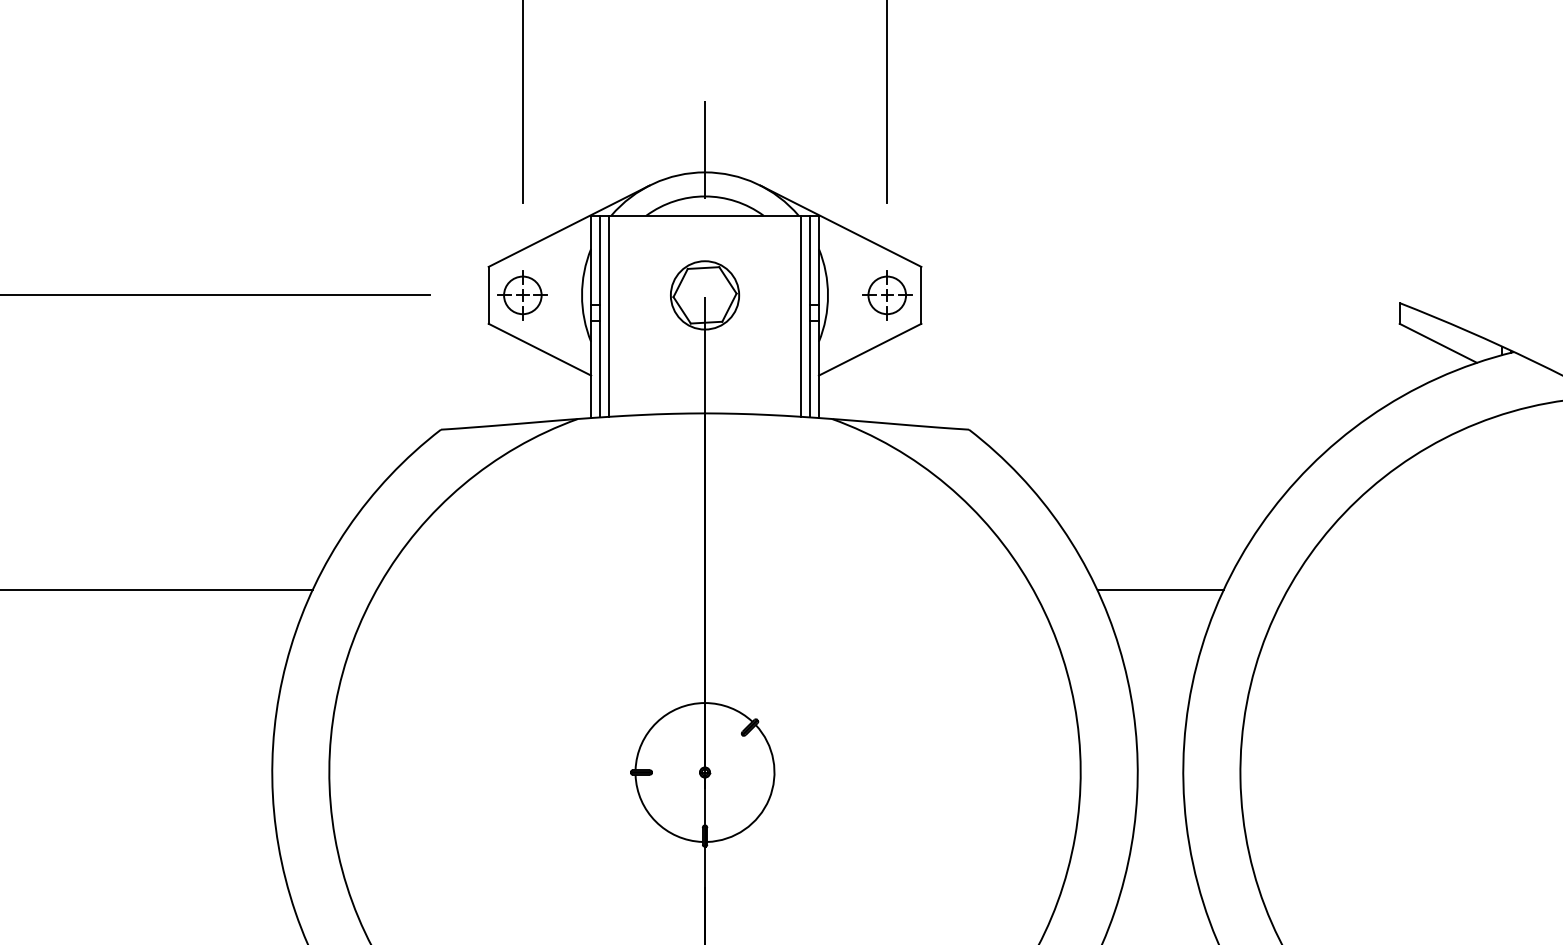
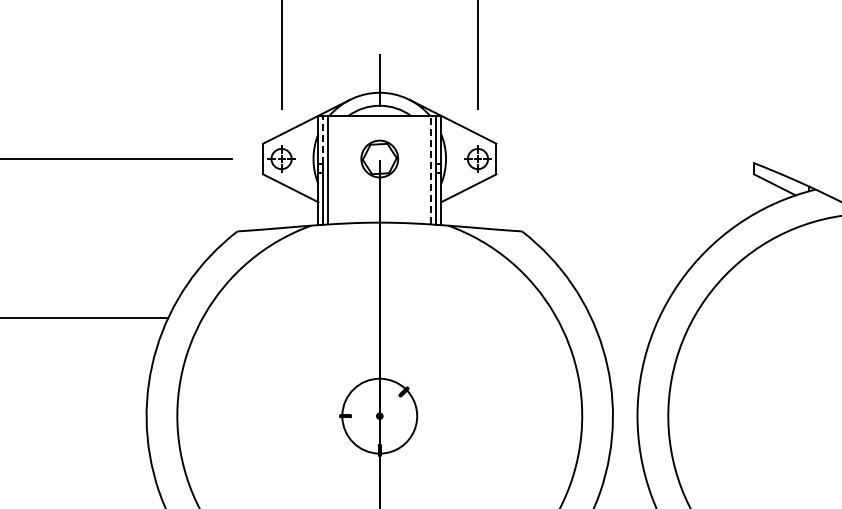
line: (600, 260) -> (323, 140), solid -> dashed
line: (800, 314) -> (431, 169), solid -> dashed
line: (1160, 589) -> (625, 317), removed

